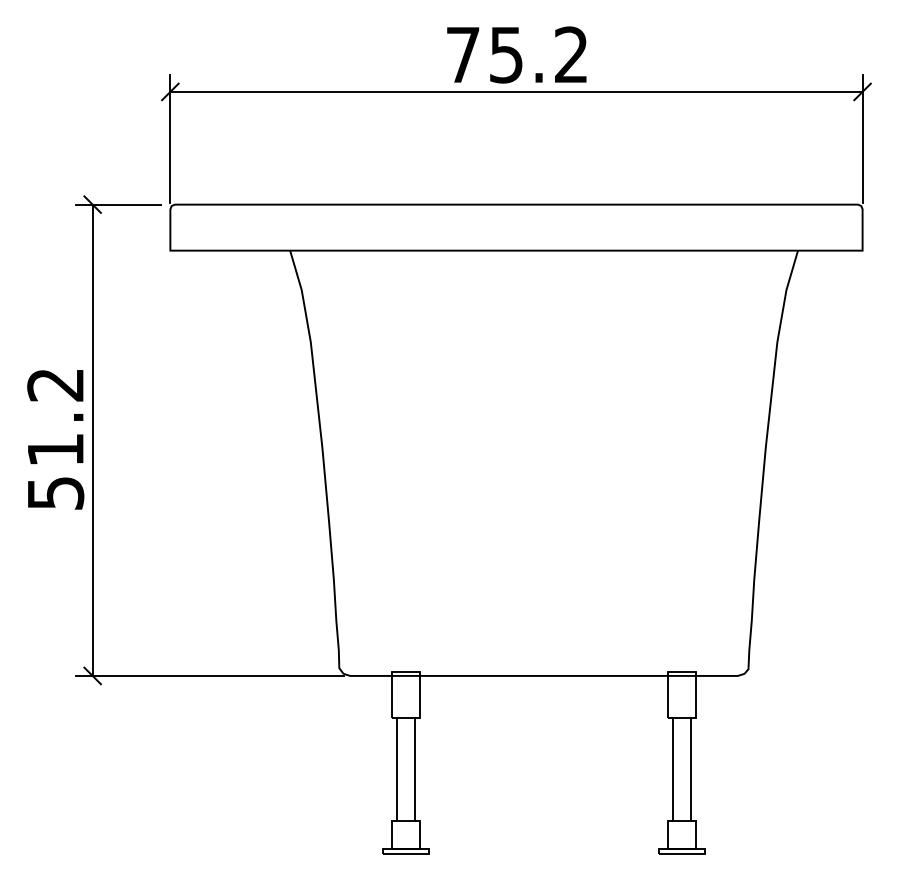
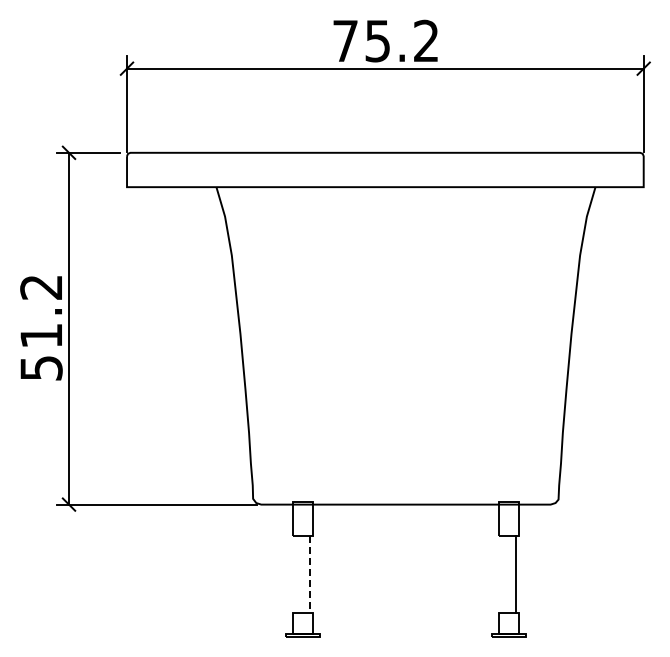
line: (397, 769) -> (296, 574), removed
line: (673, 769) -> (502, 574), removed
line: (414, 770) -> (309, 575), solid -> dashed

